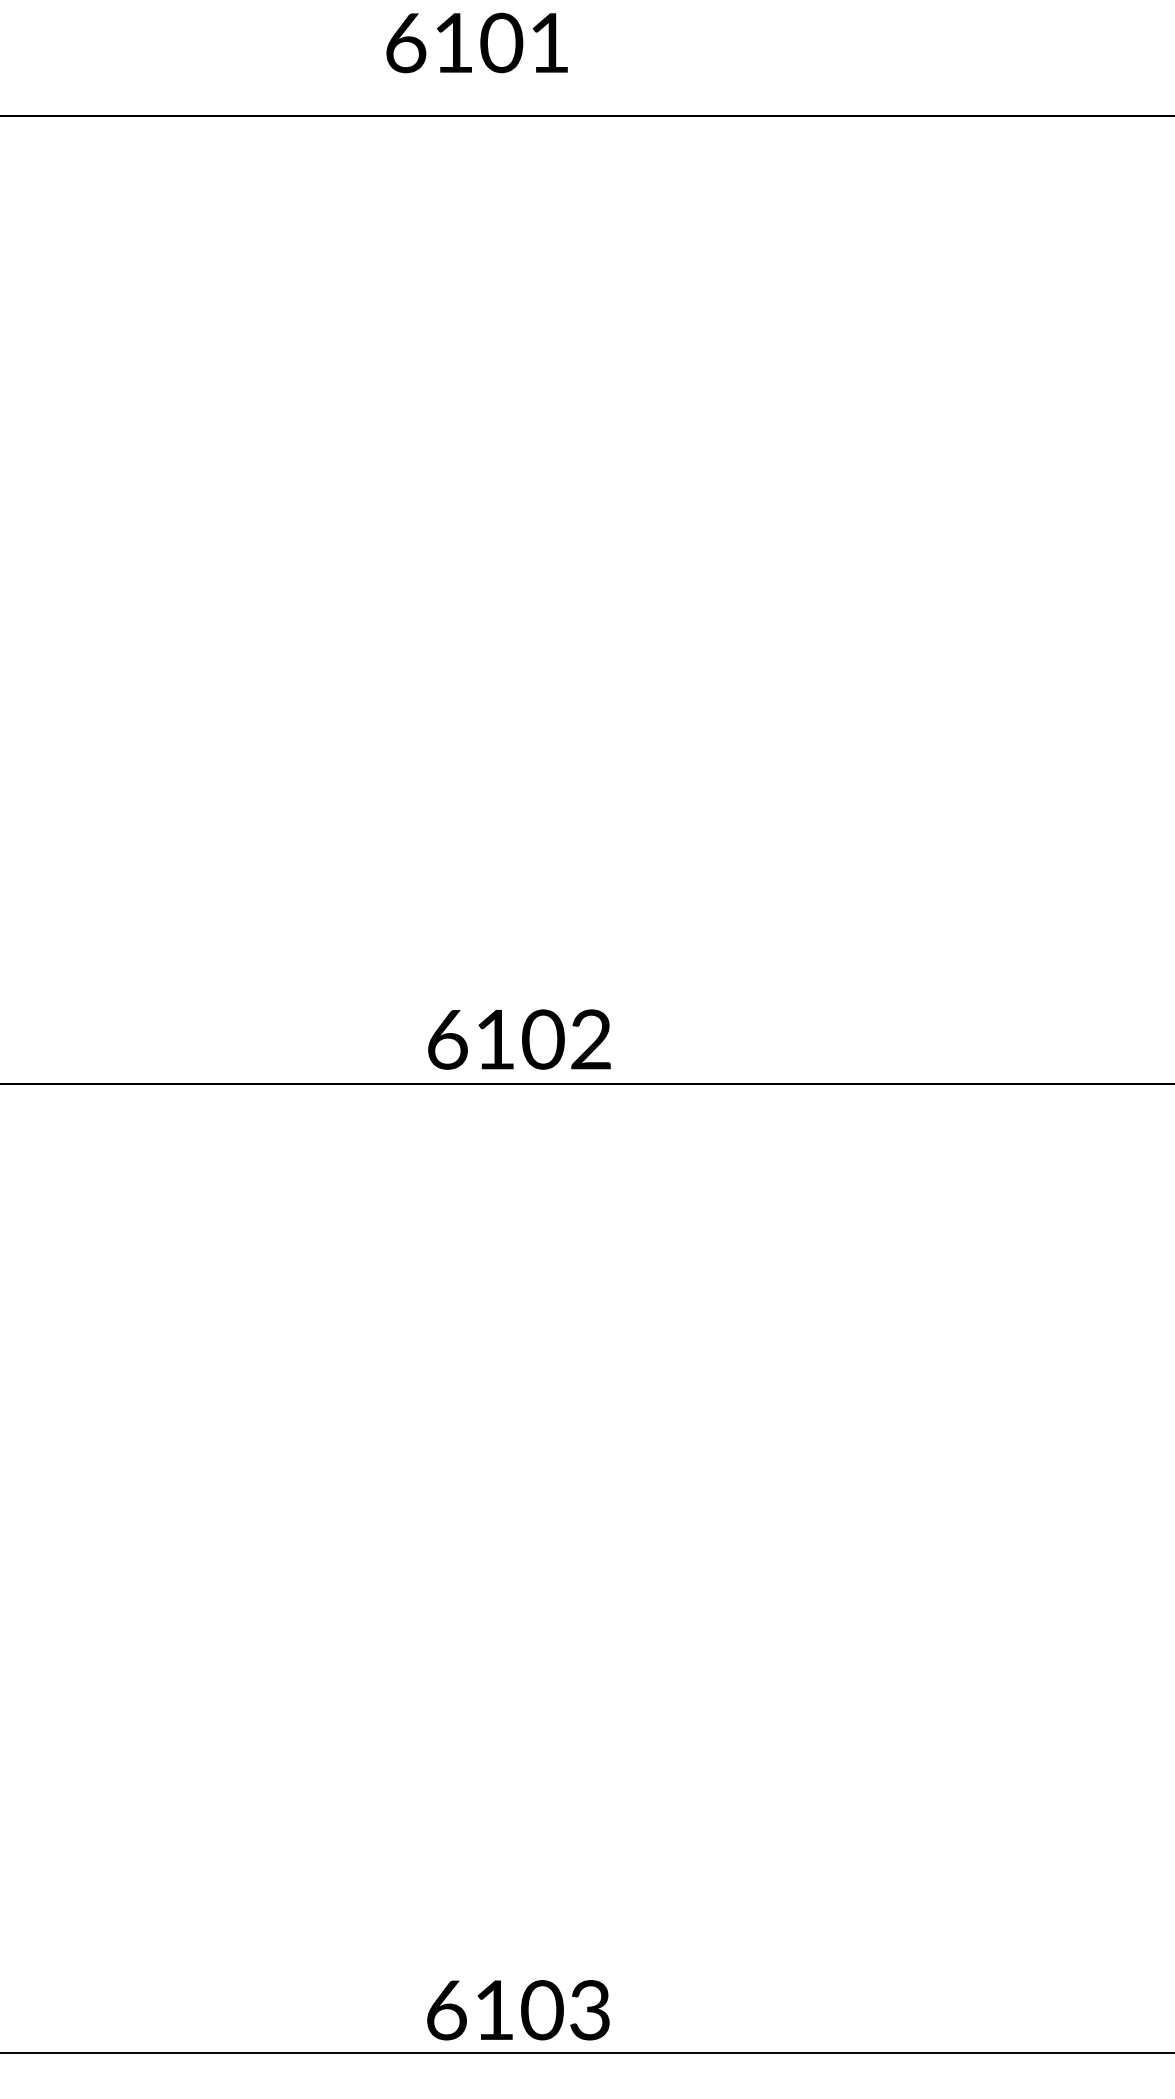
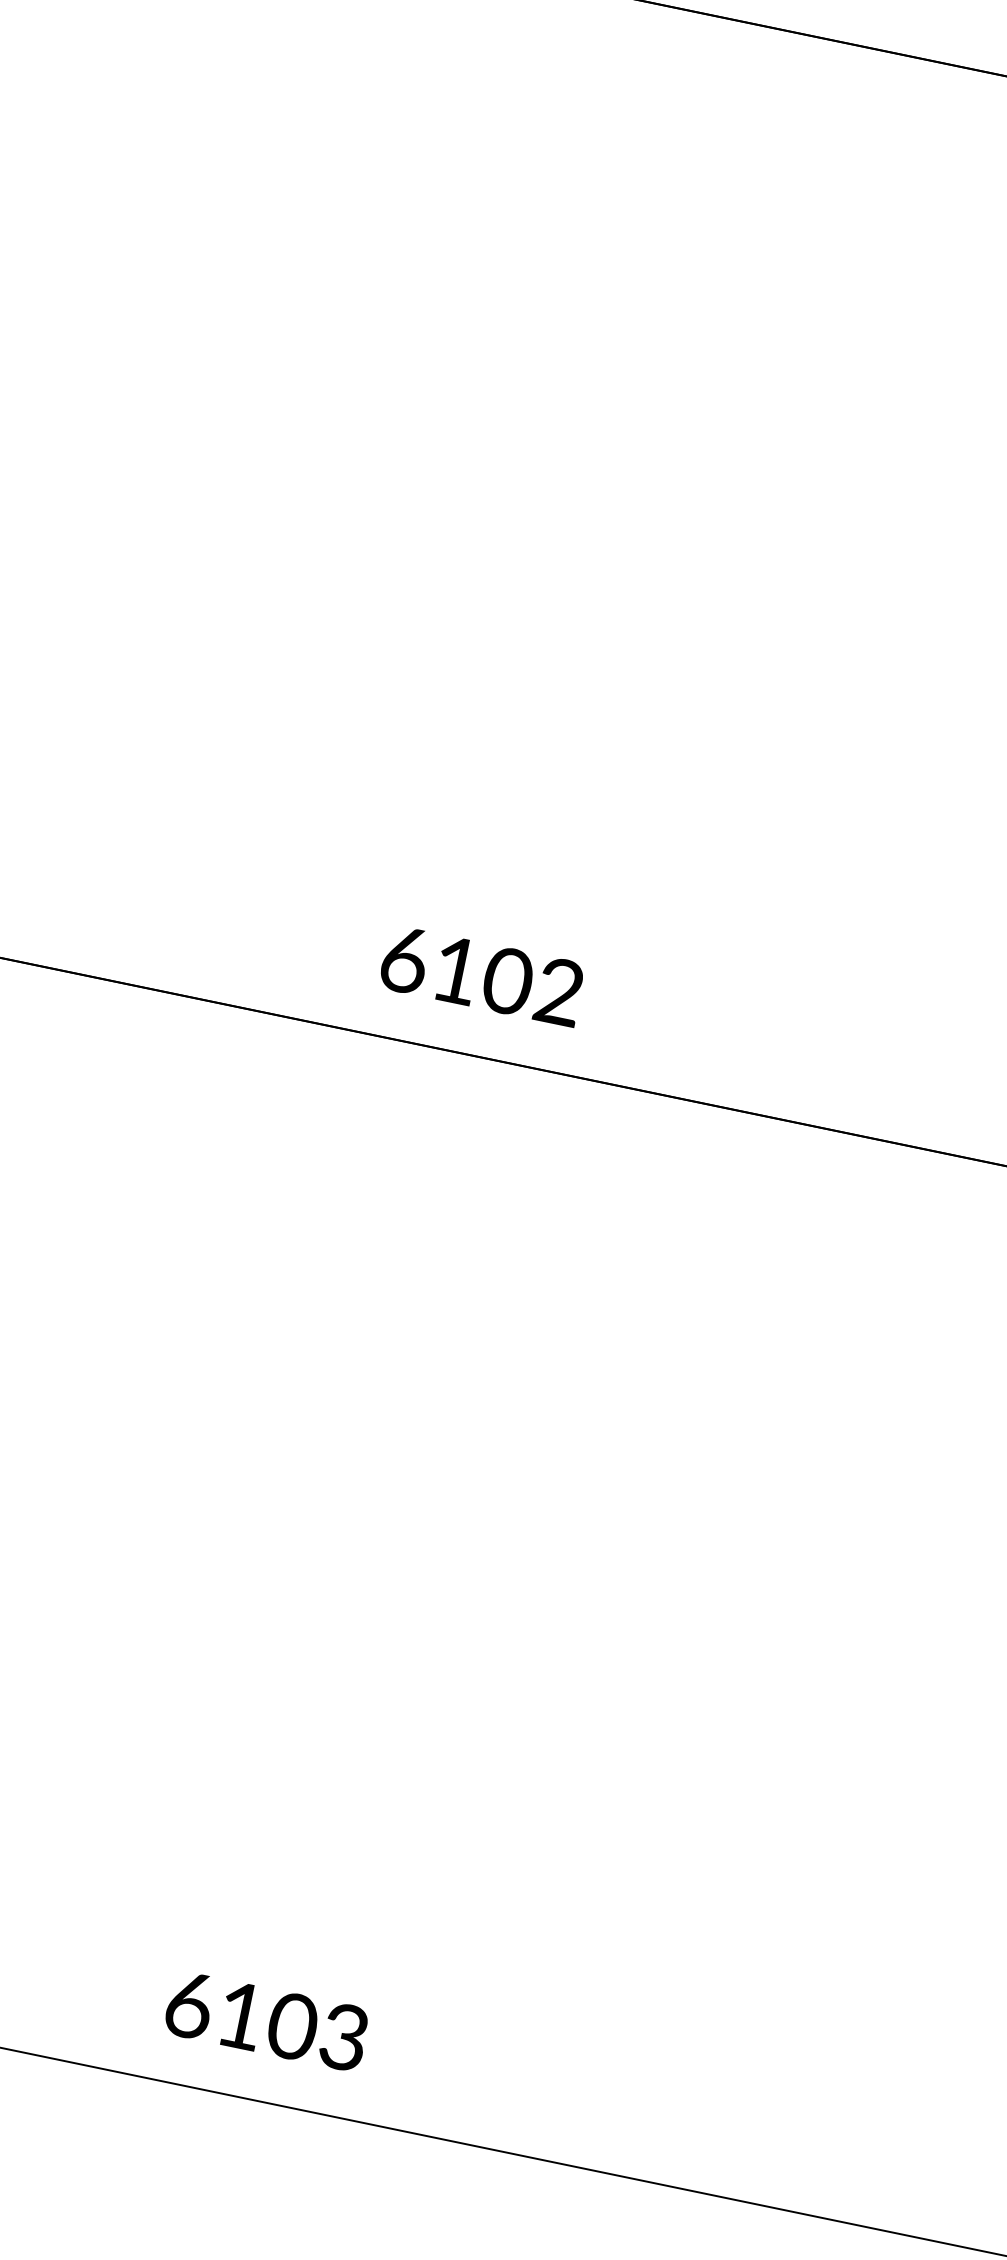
text: (519, 1039) -> (482, 975), moved
text: (518, 2010) -> (266, 2021), moved

